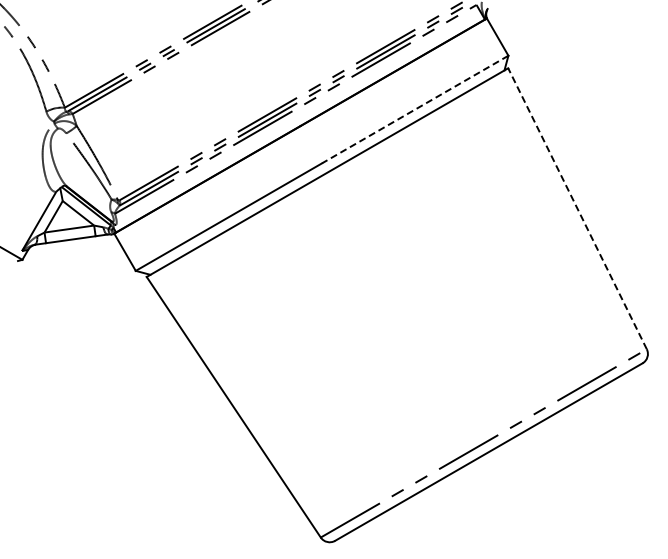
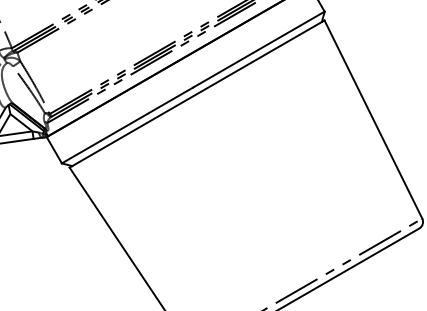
line: (415, 109) -> (259, 49), dashed -> solid
line: (577, 208) -> (373, 119), dashed -> solid

